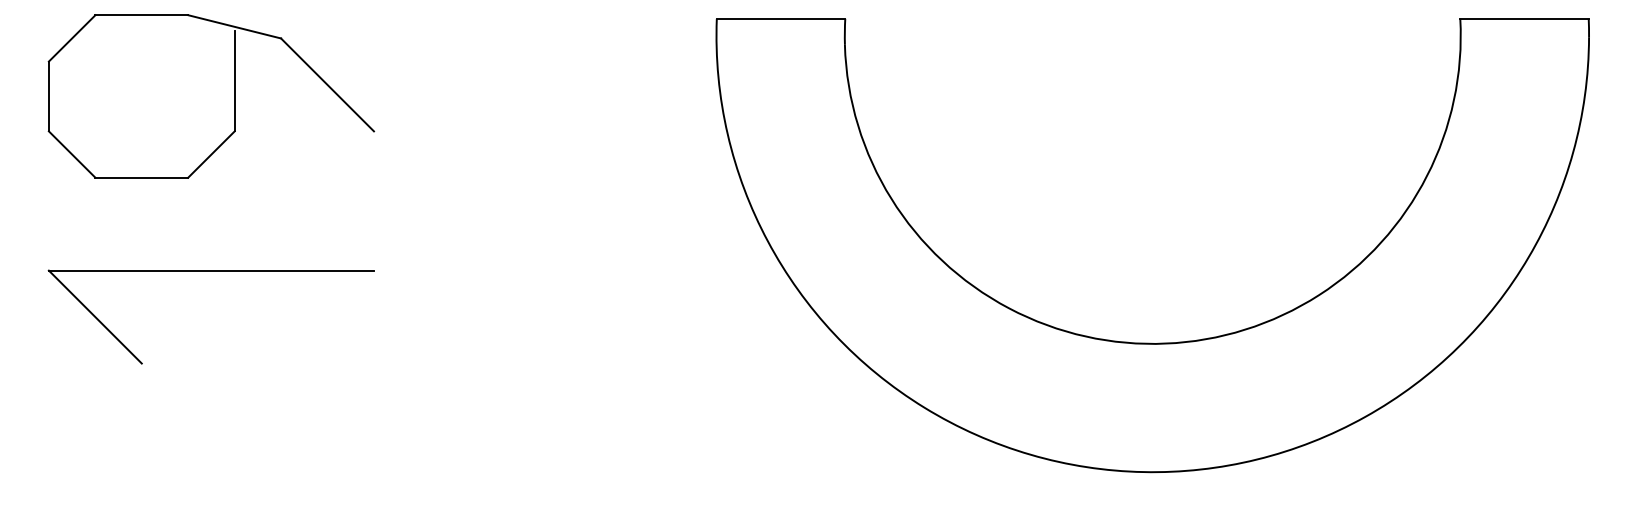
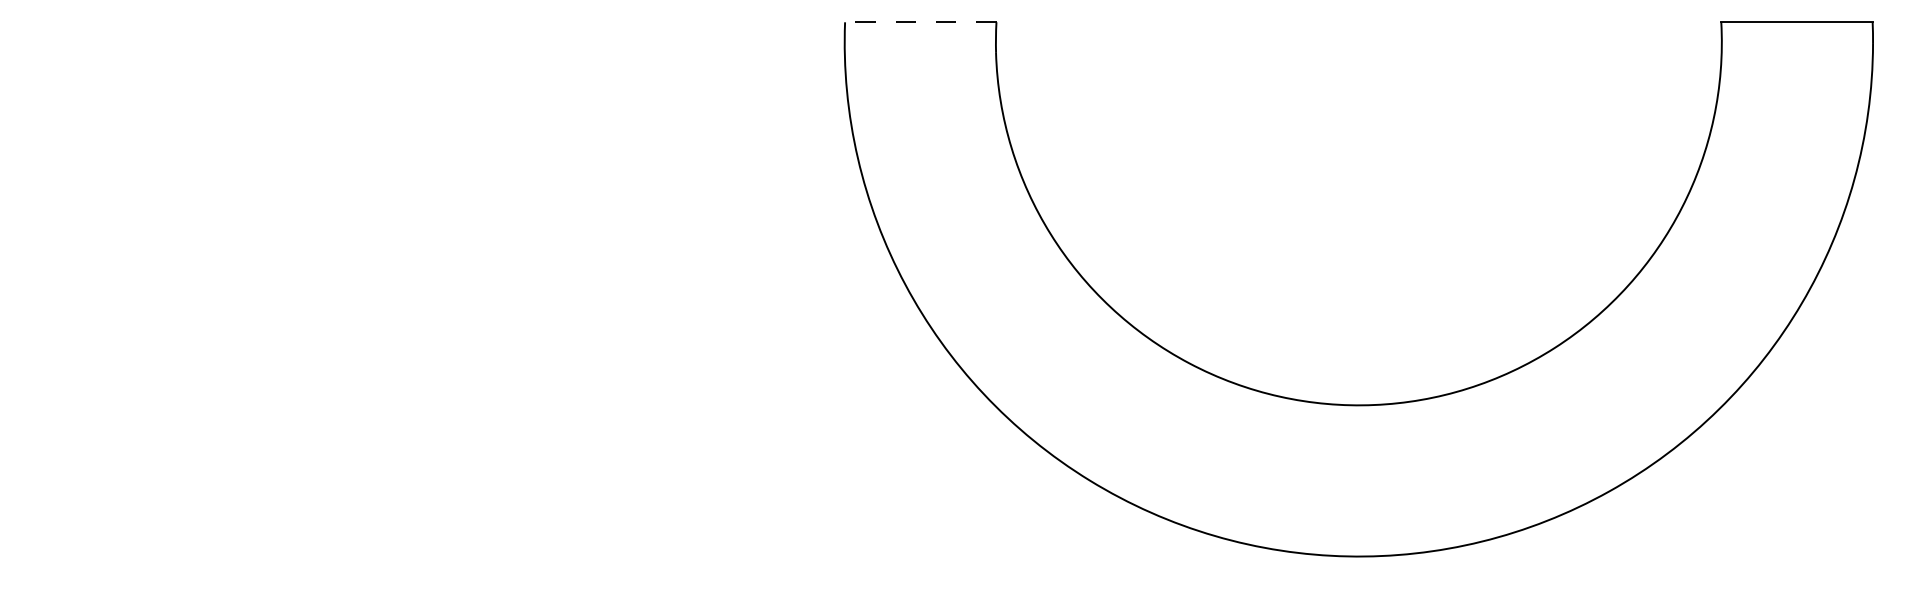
line: (780, 19) -> (920, 22), solid -> dashed
part: (234, 96) -> (276, 113), removed
part: (211, 271) -> (249, 319), removed

